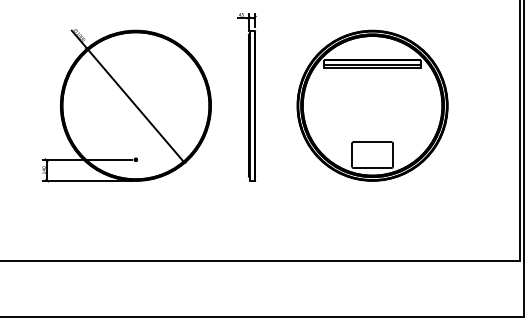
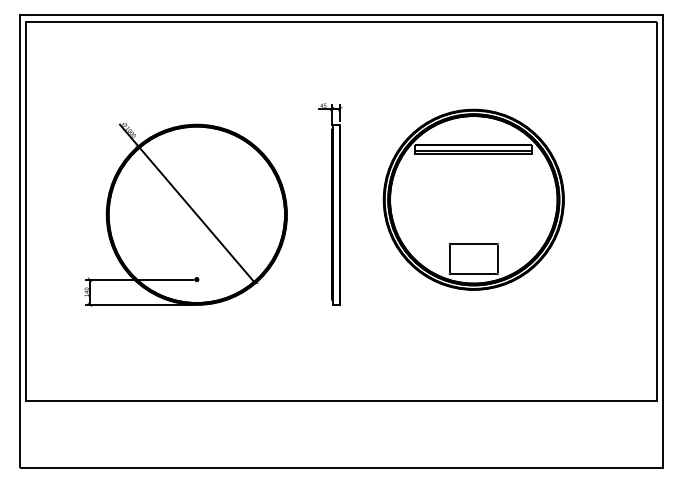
part: (372, 105) -> (473, 199), moved

